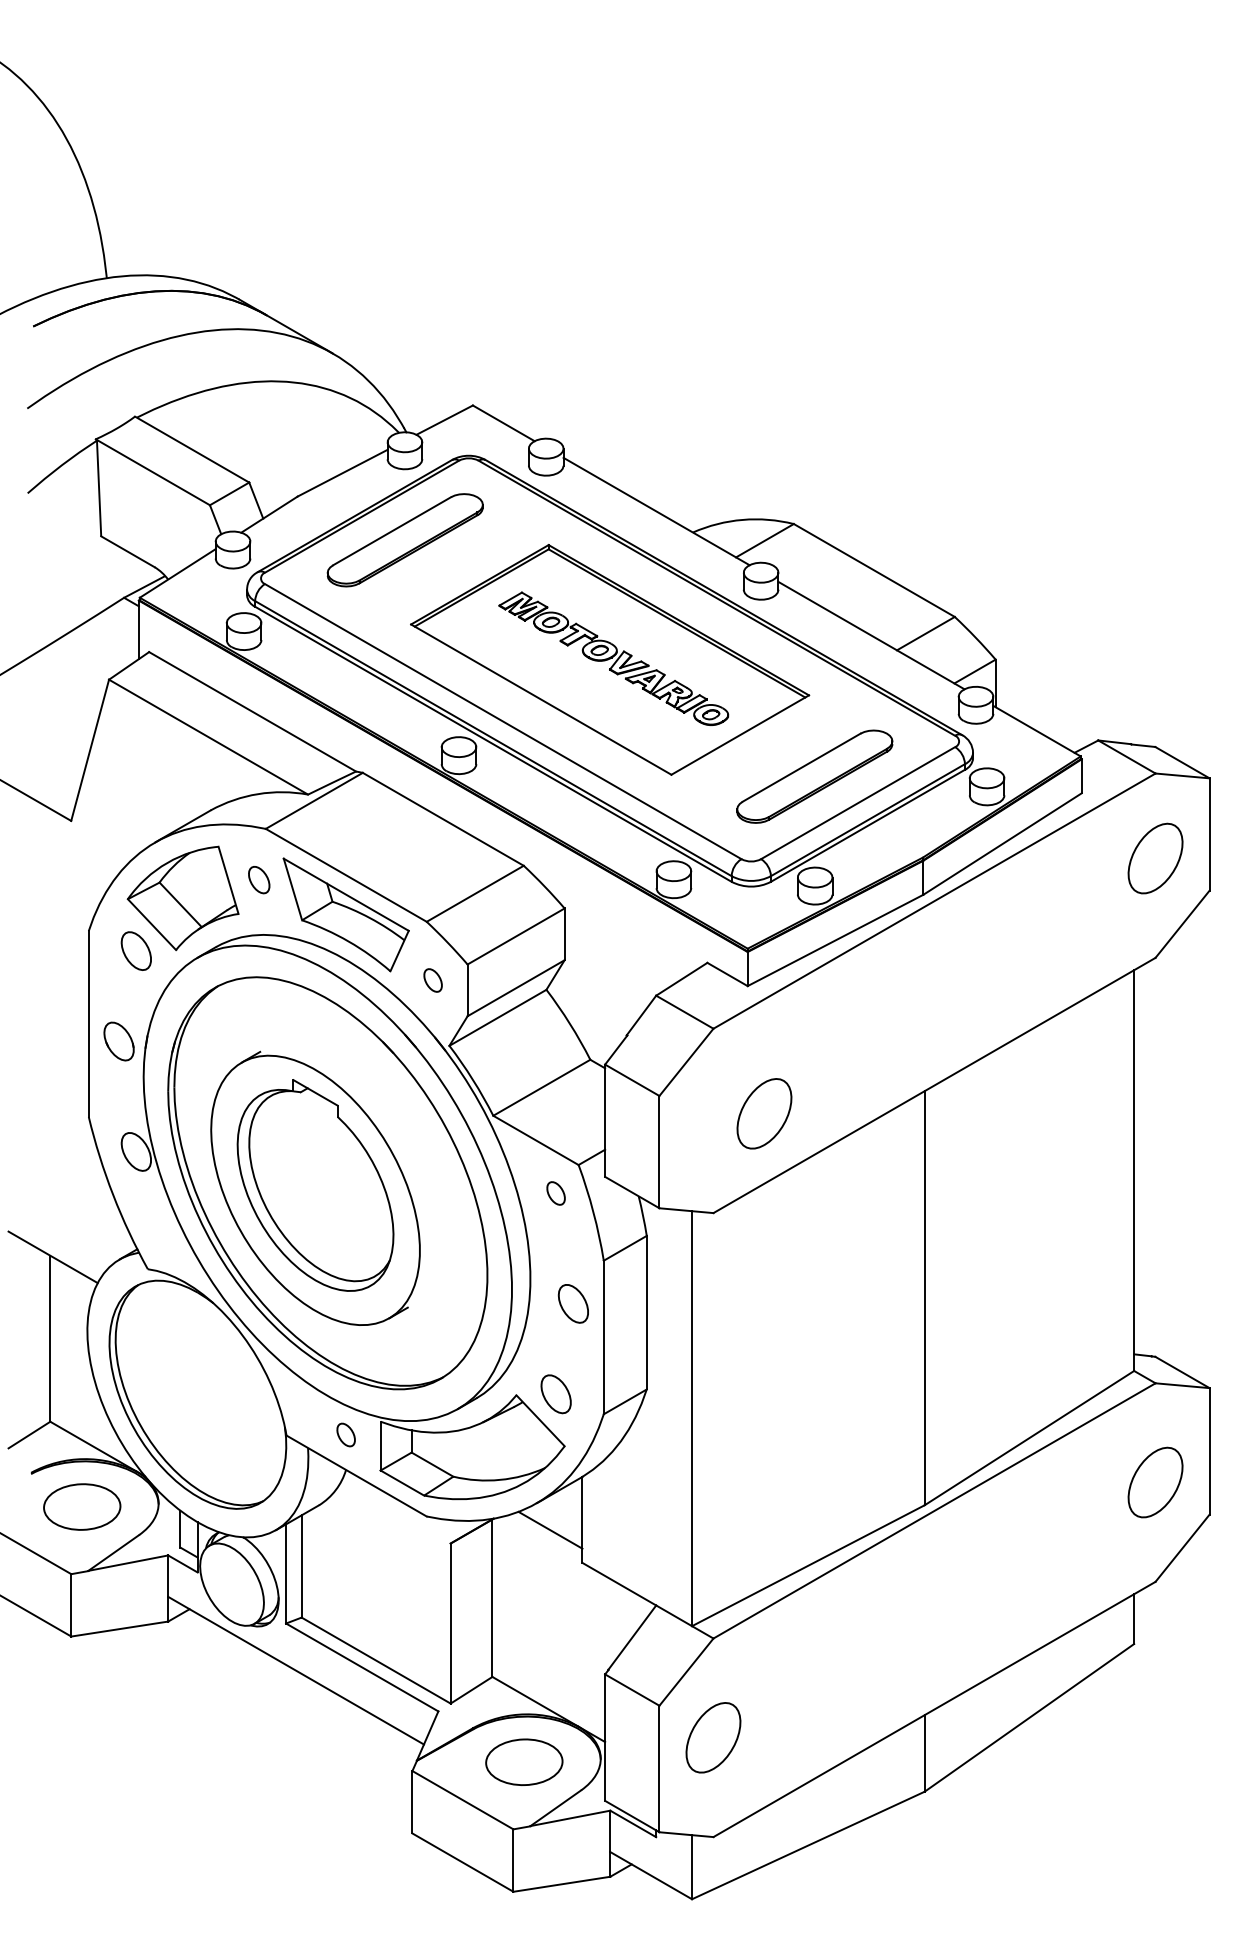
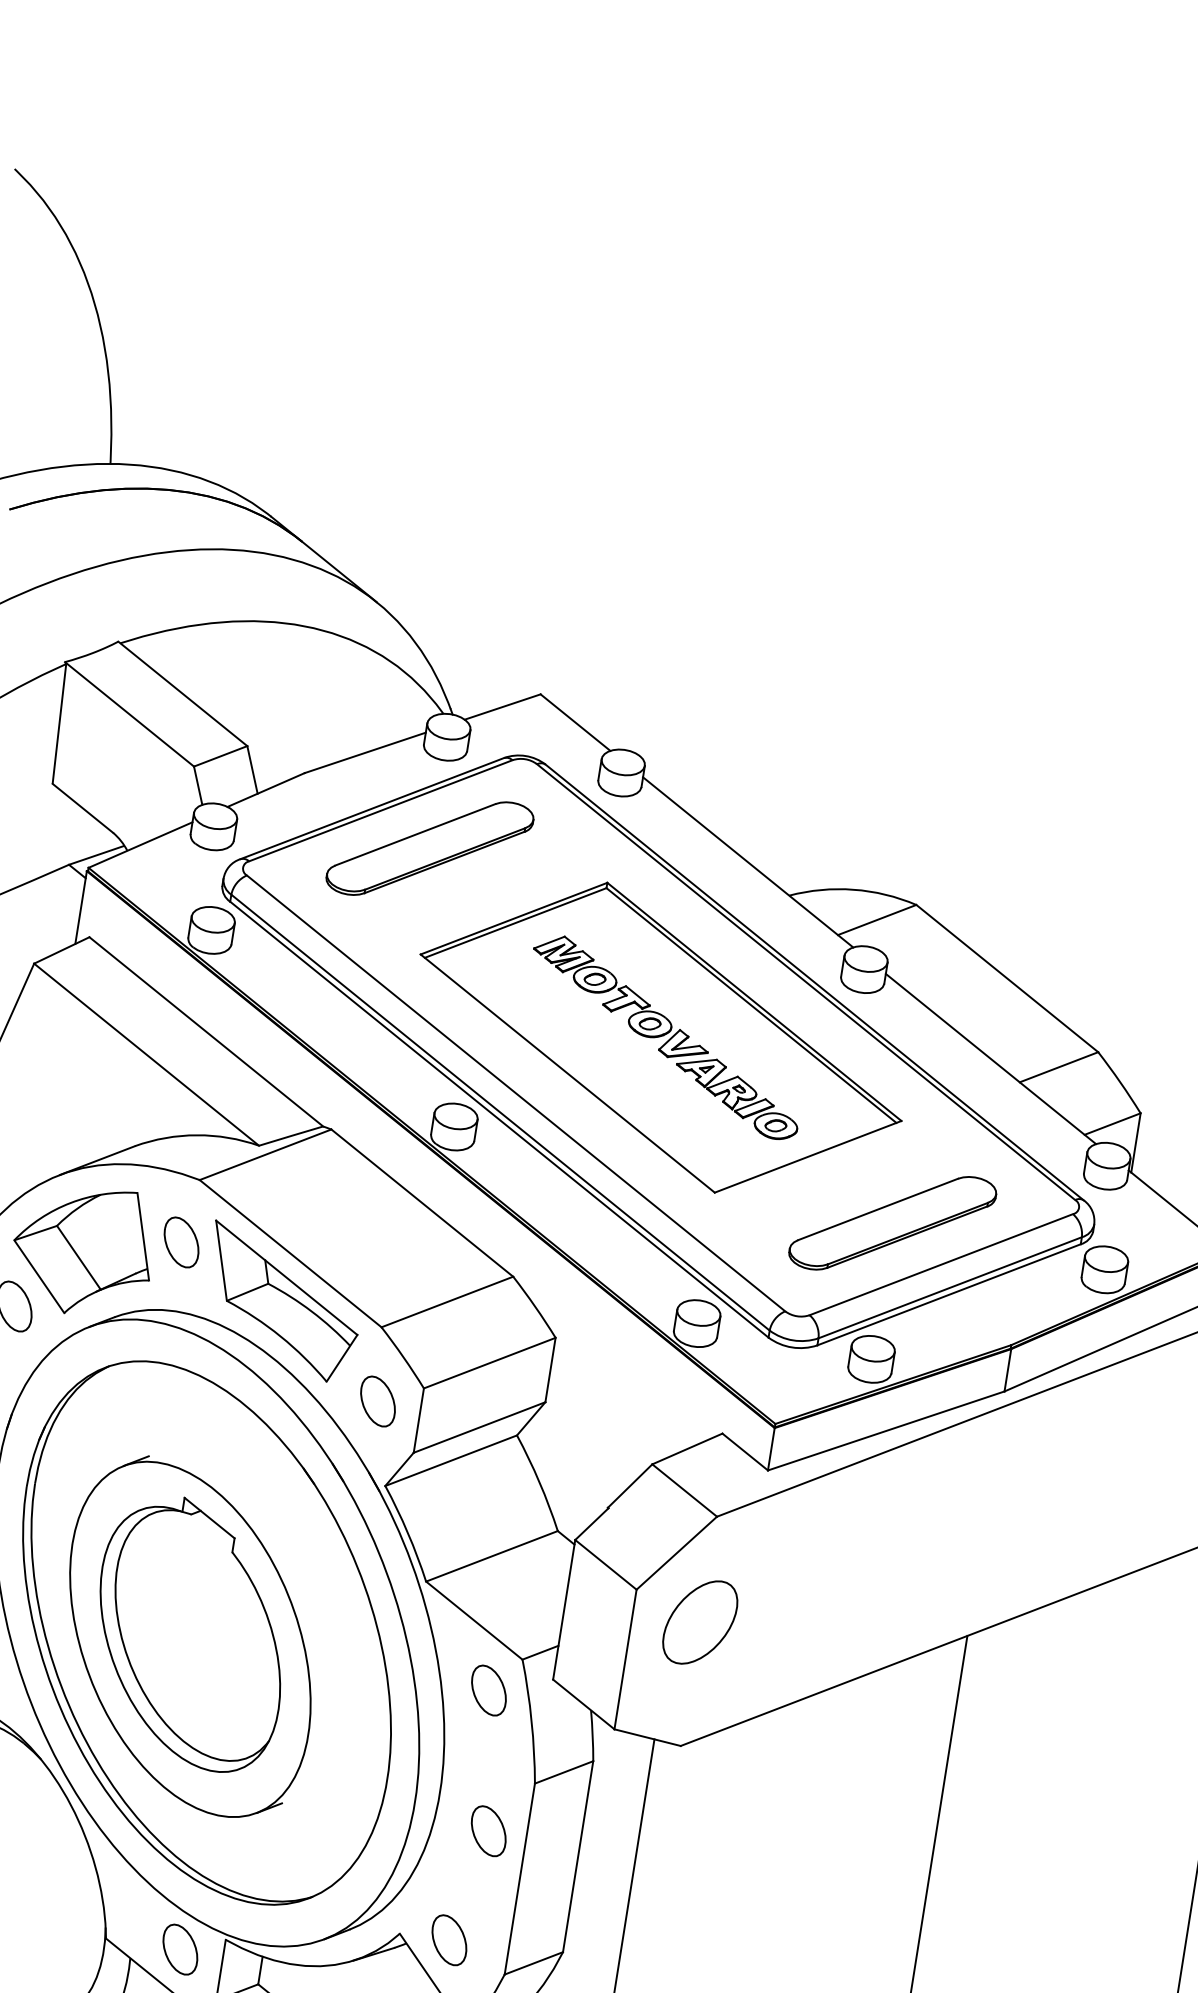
part: (258, 879) -> (180, 1241), size x1.43
part: (432, 980) -> (377, 1401), size x1.67
part: (764, 1113) -> (700, 1622), moved
part: (555, 1193) -> (488, 1690), size x1.67
part: (345, 1434) -> (179, 1948), size x1.67

